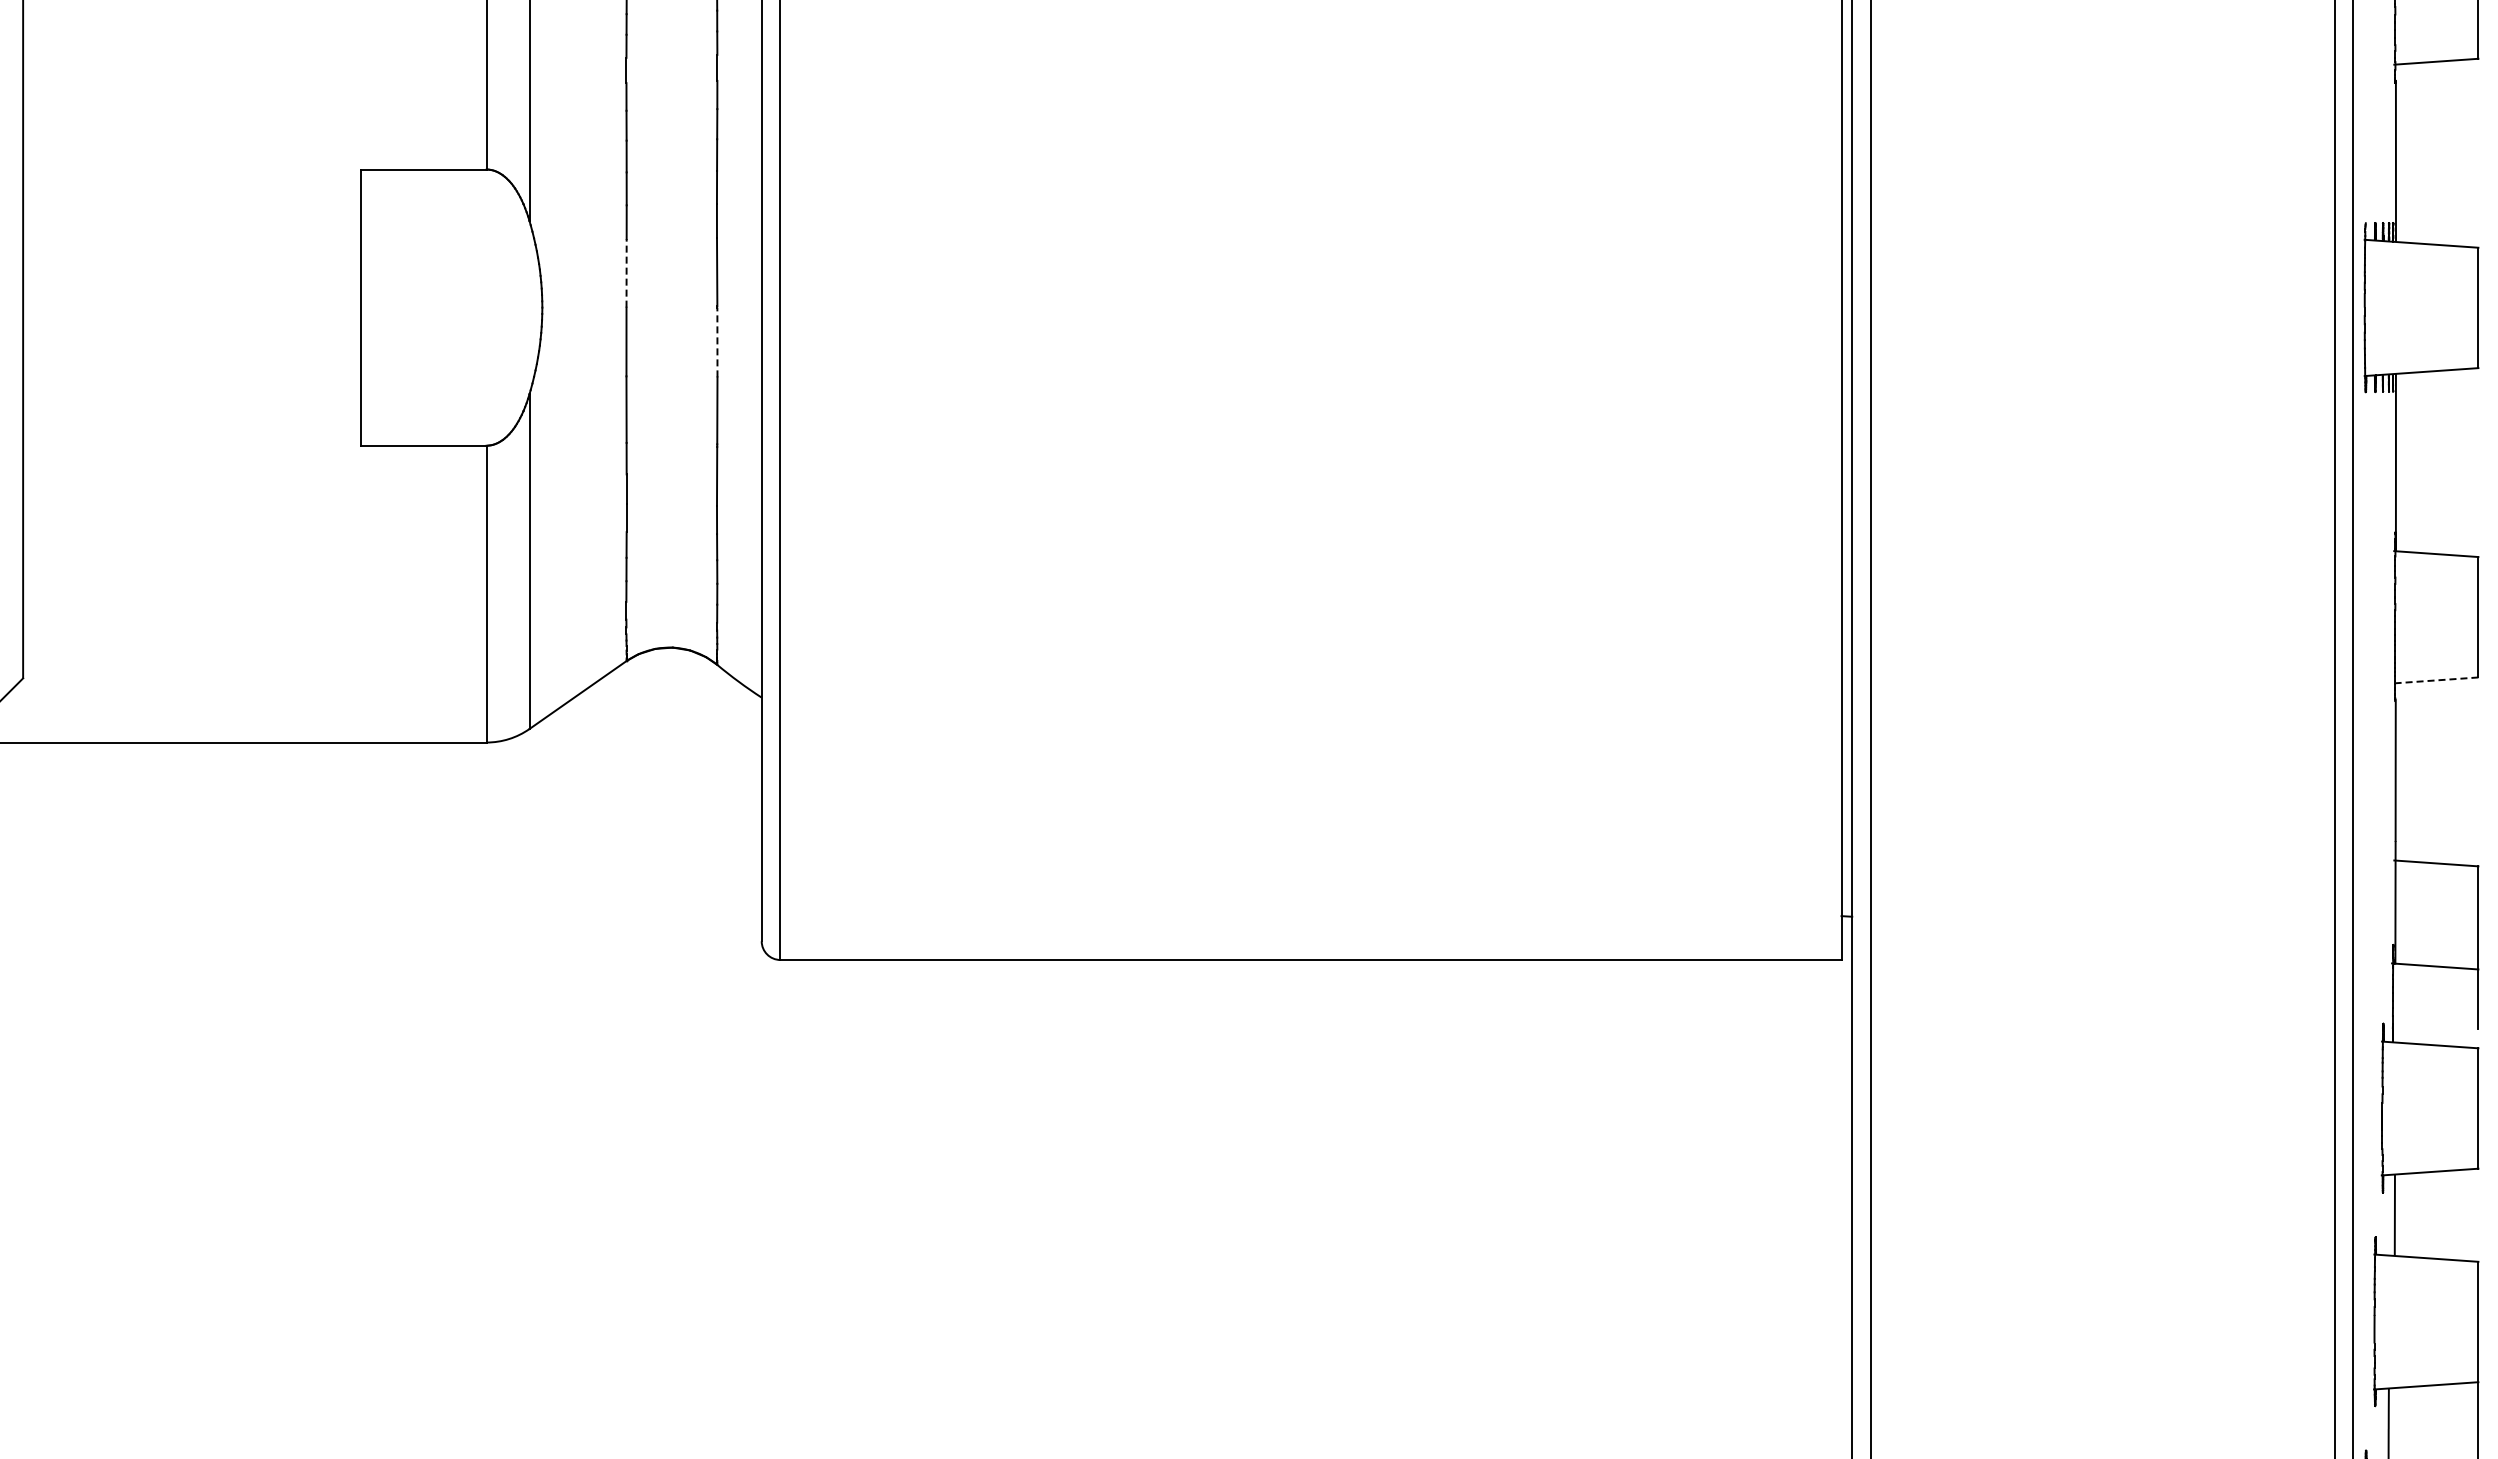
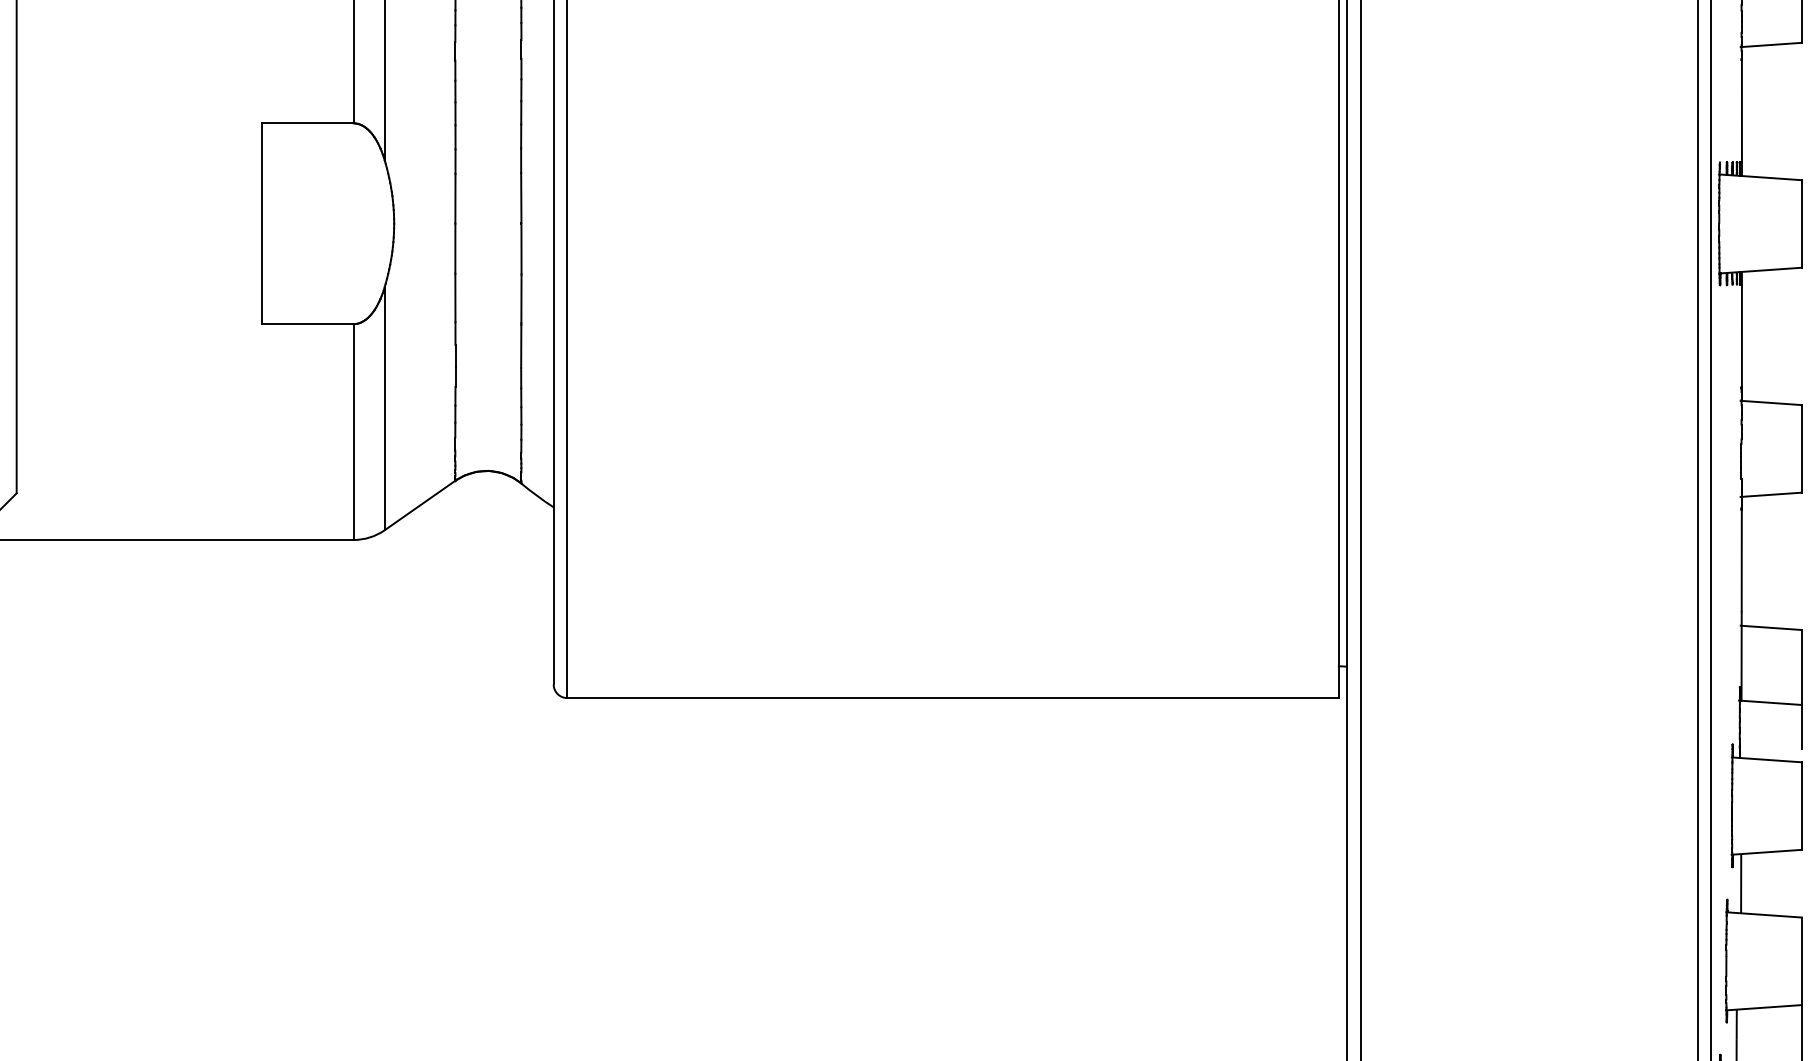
line: (626, 272) -> (455, 198), dashed -> solid
line: (717, 342) -> (521, 249), dashed -> solid
line: (2435, 680) -> (1770, 494), dashed -> solid

